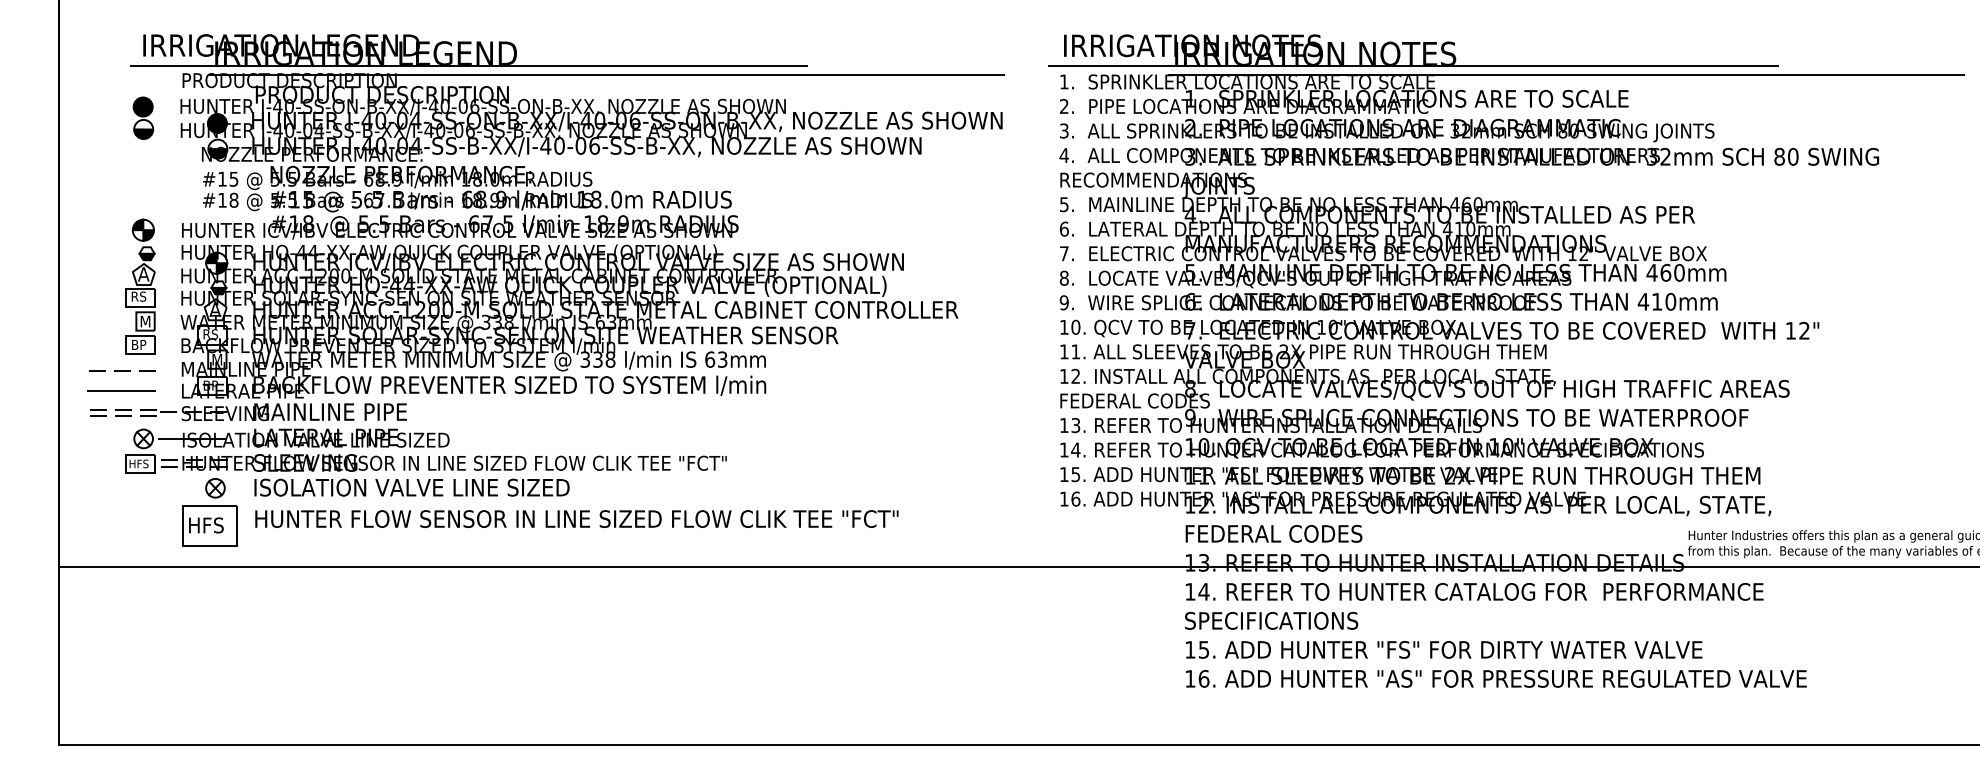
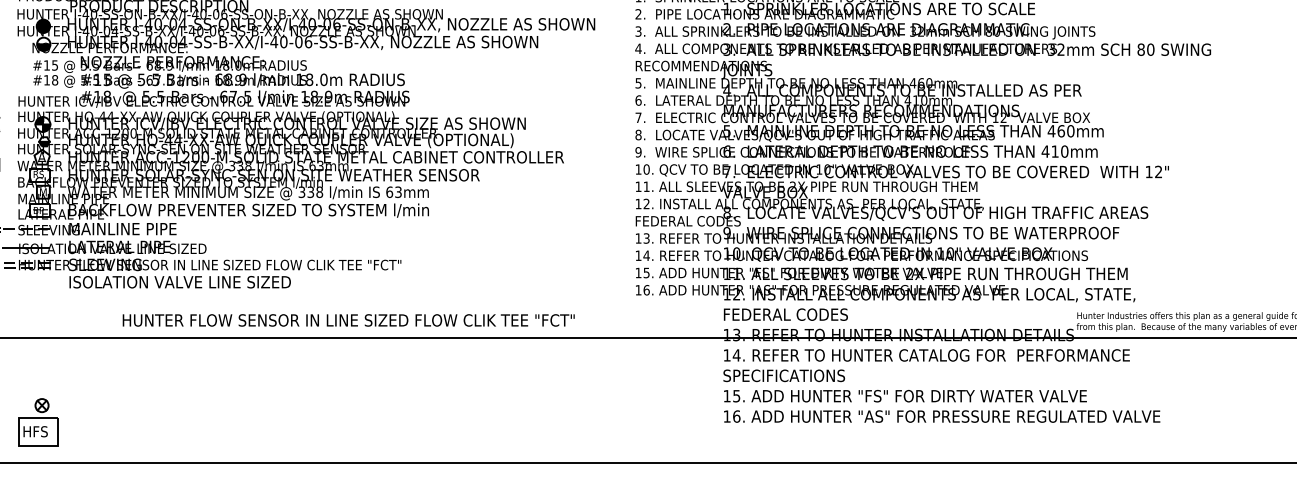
part: (209, 512) -> (37, 422), moved
text: (576, 518) -> (348, 320), moved

